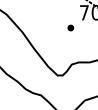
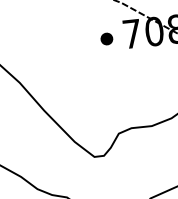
part: (70, 27) -> (106, 38), moved

